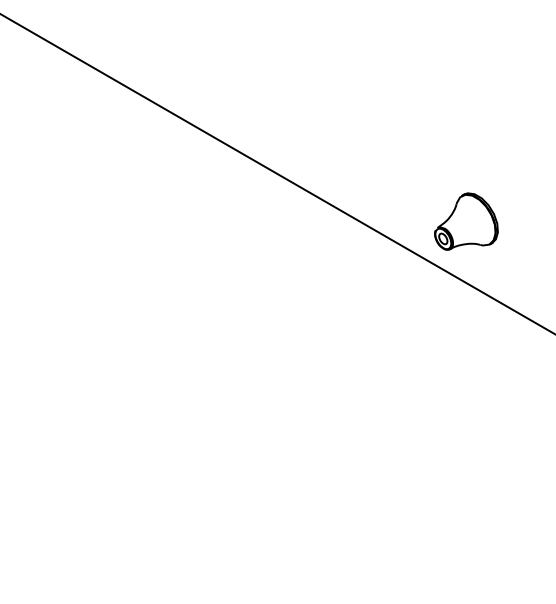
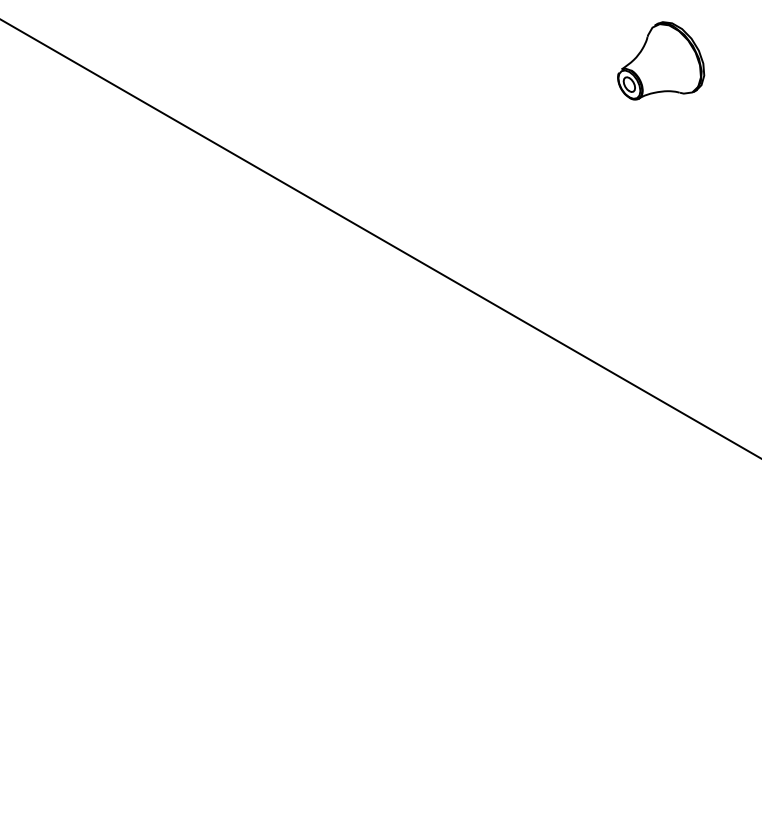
part: (466, 221) -> (661, 60), moved

